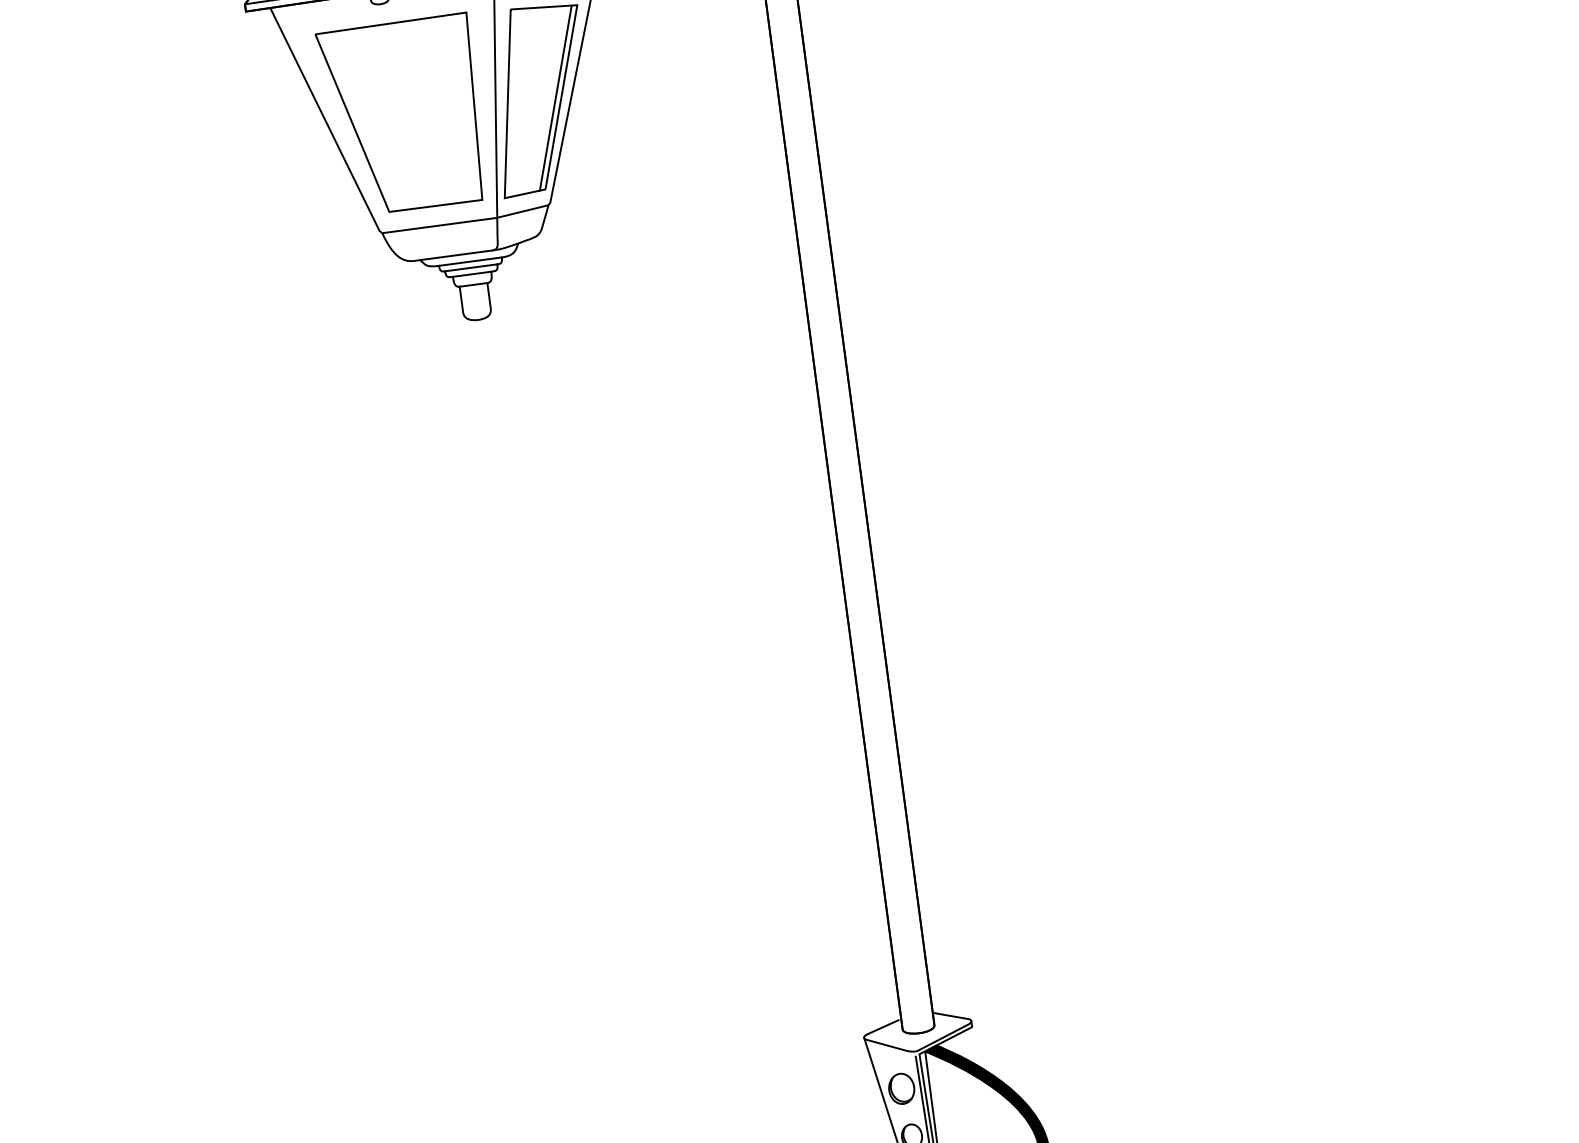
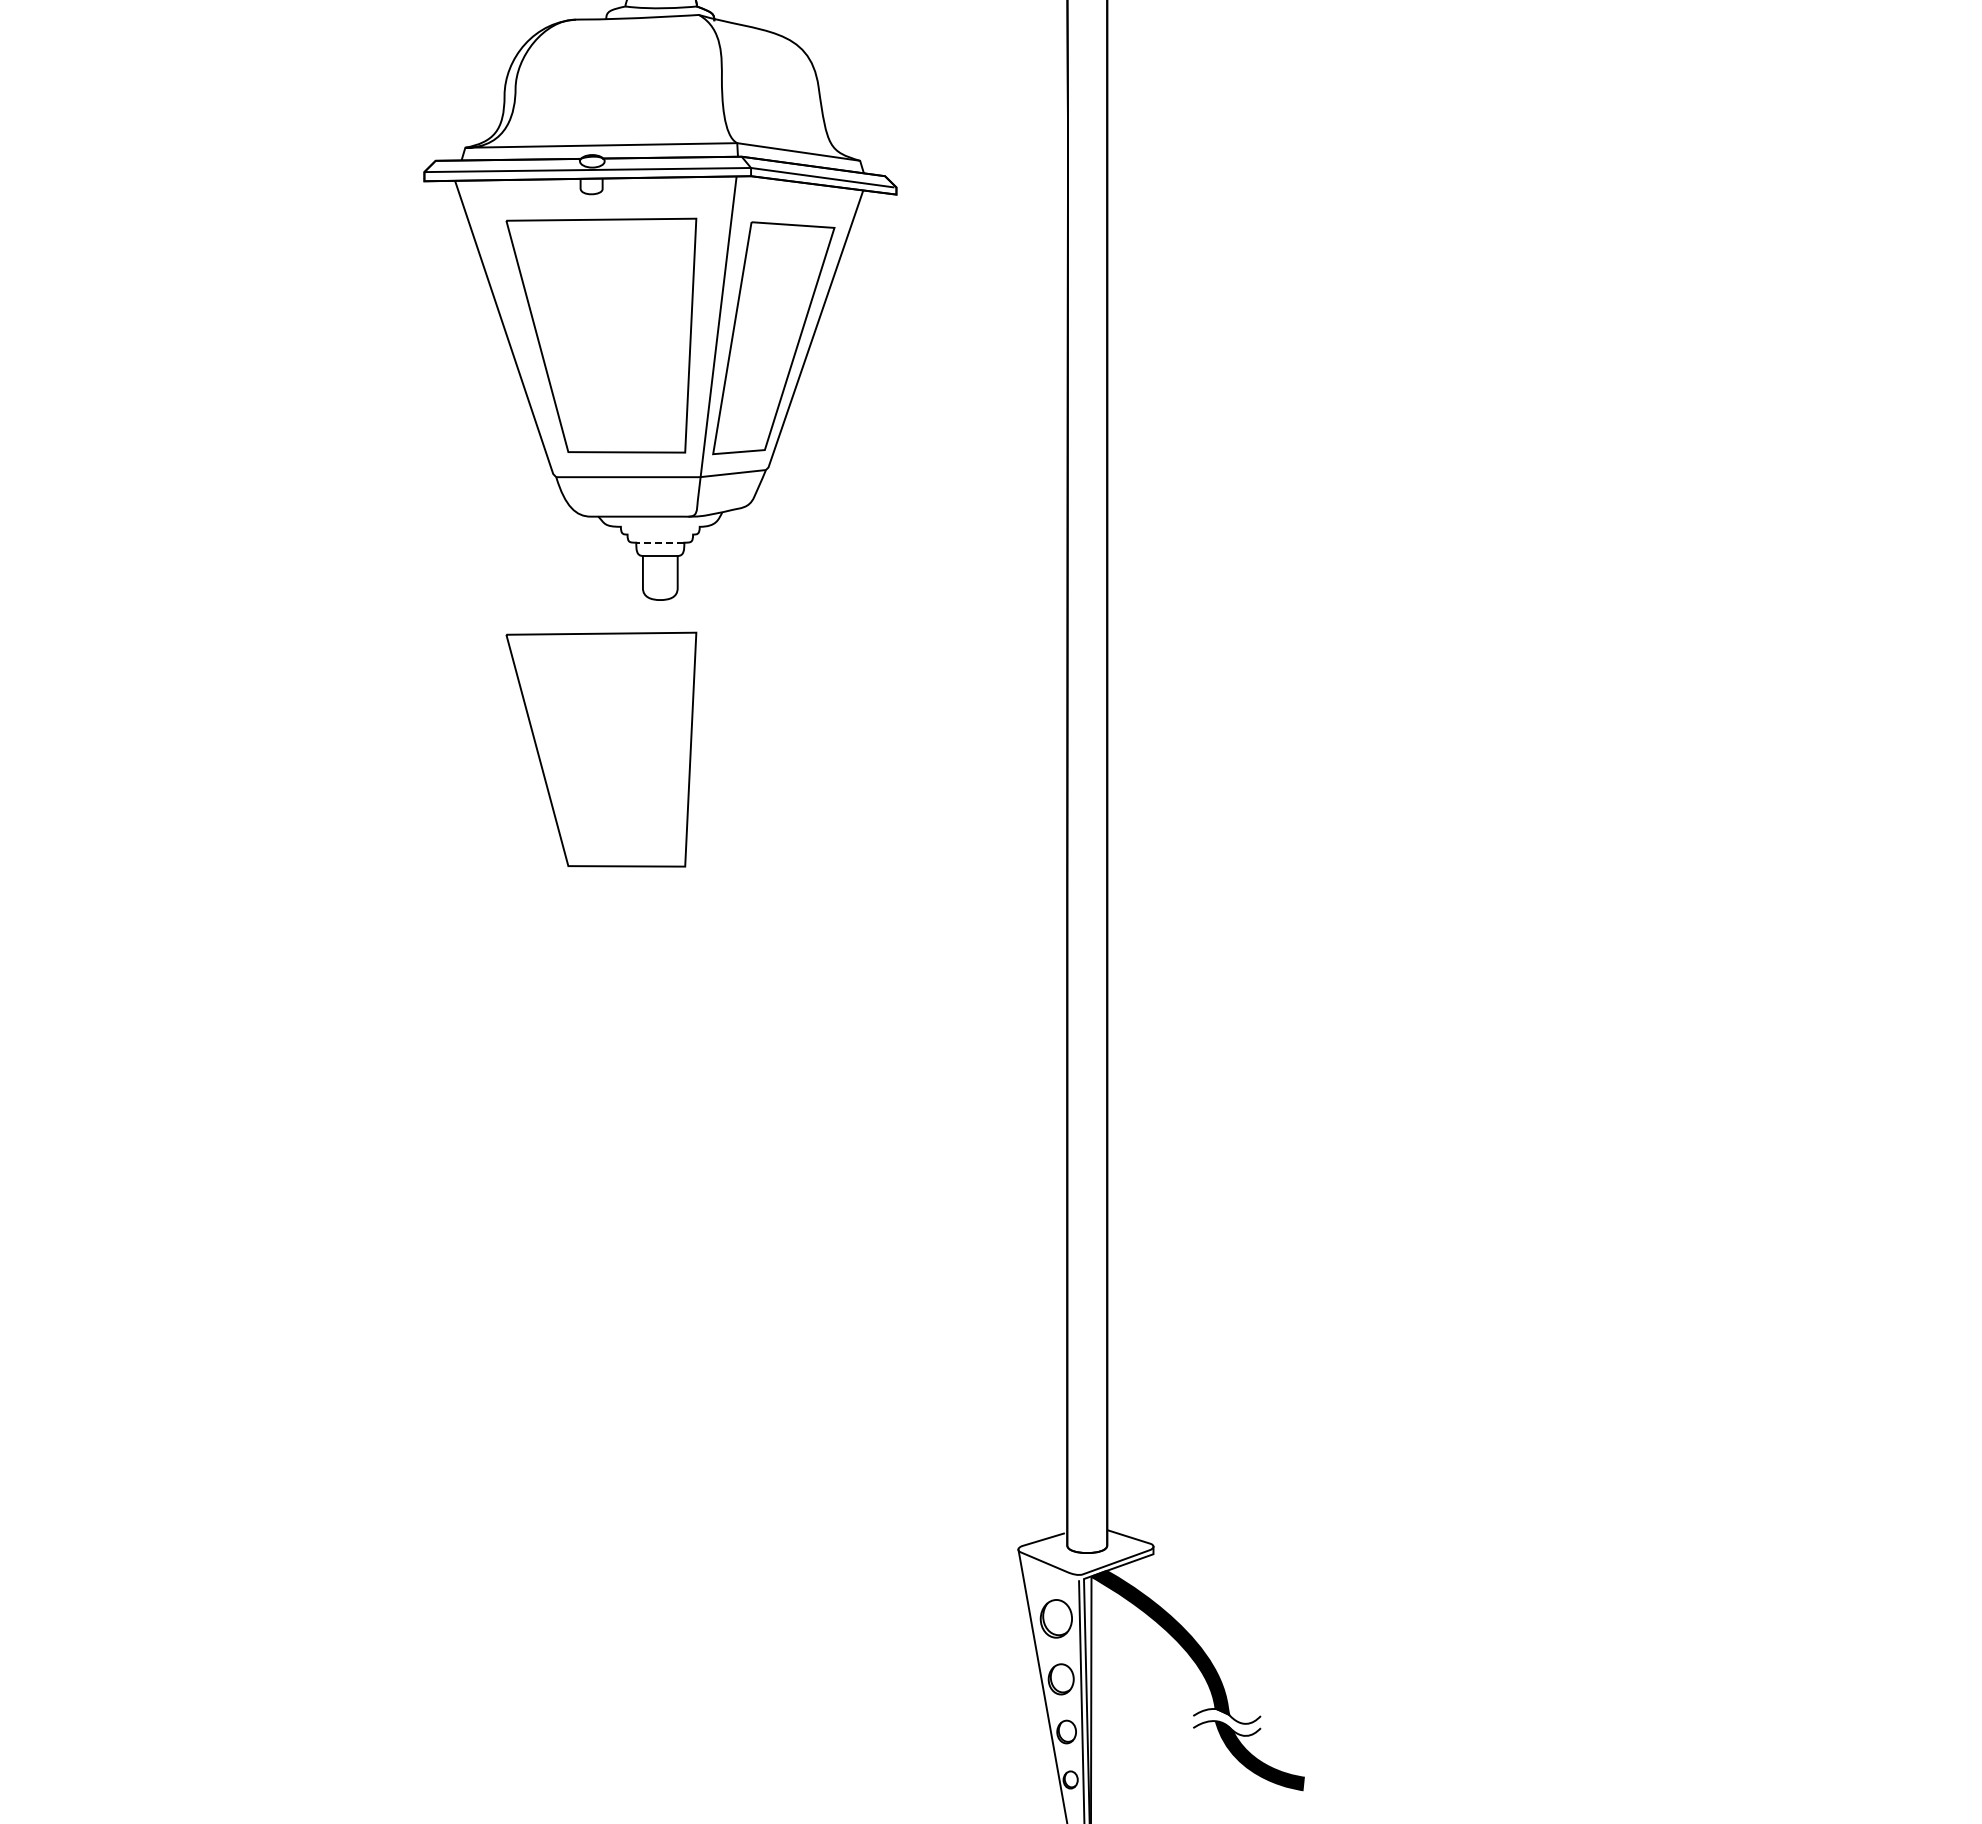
line: (555, 97) -> (792, 338), removed
line: (469, 261) -> (659, 526), removed
line: (471, 267) -> (660, 534), removed
line: (471, 274) -> (659, 542), solid -> dashed
part: (447, 445) -> (601, 749), added

